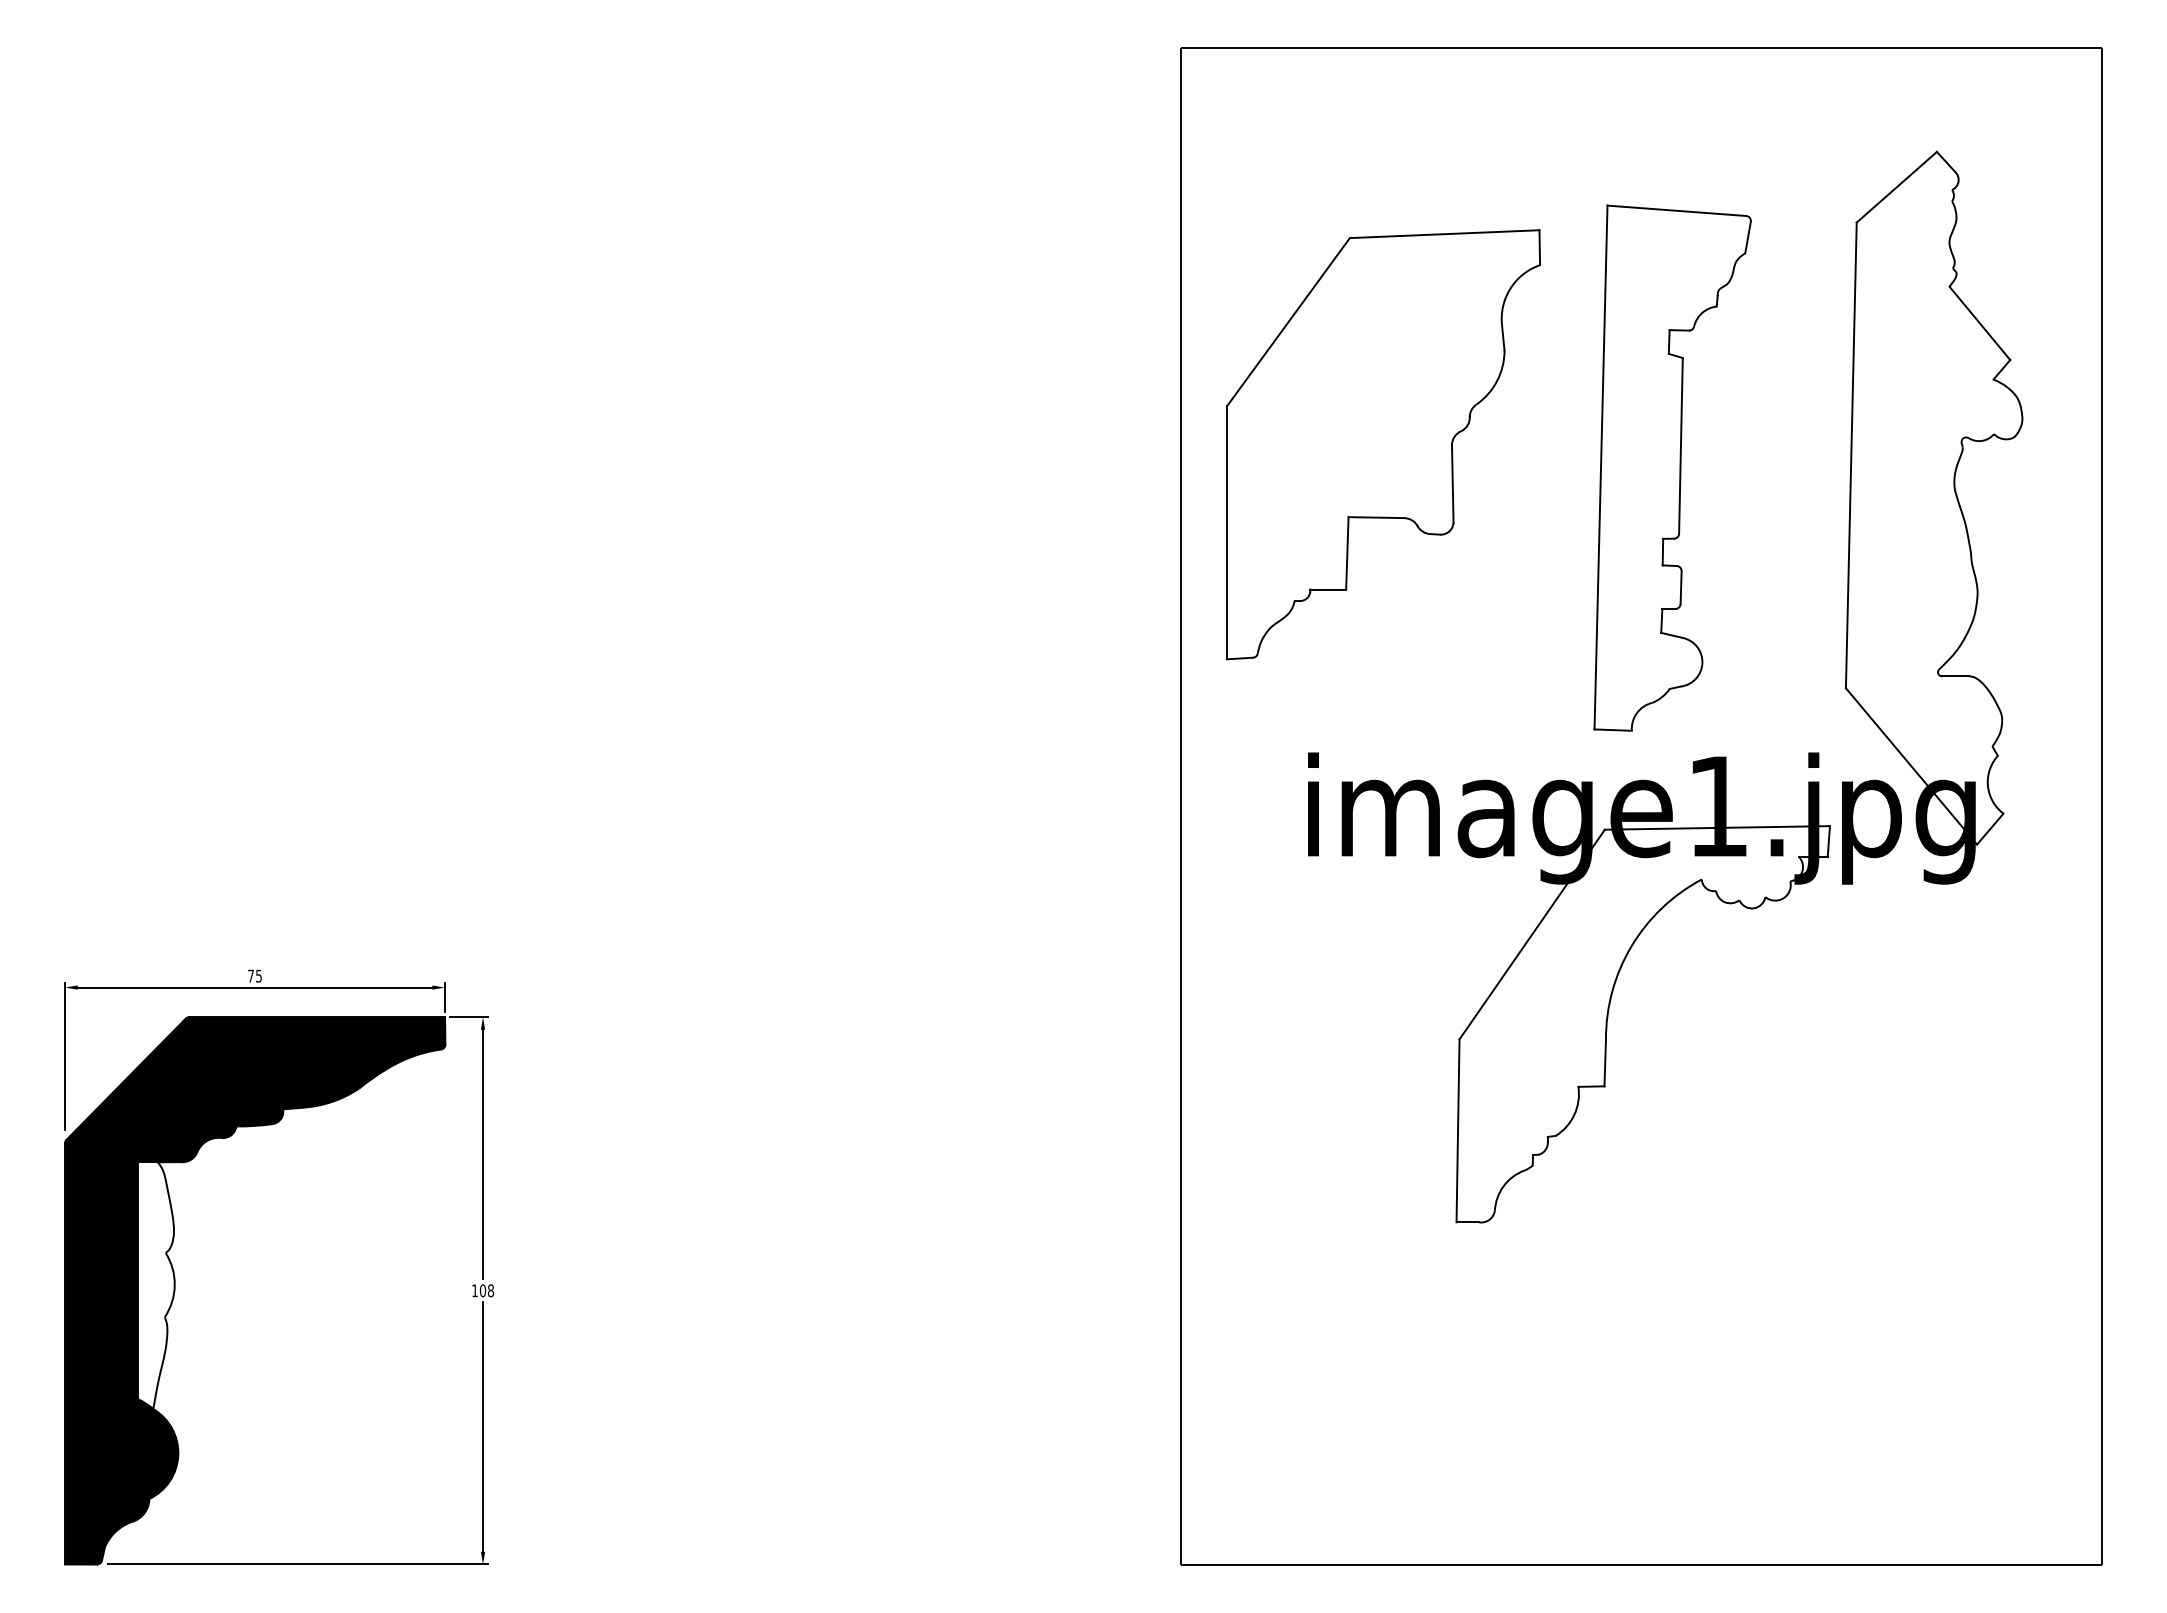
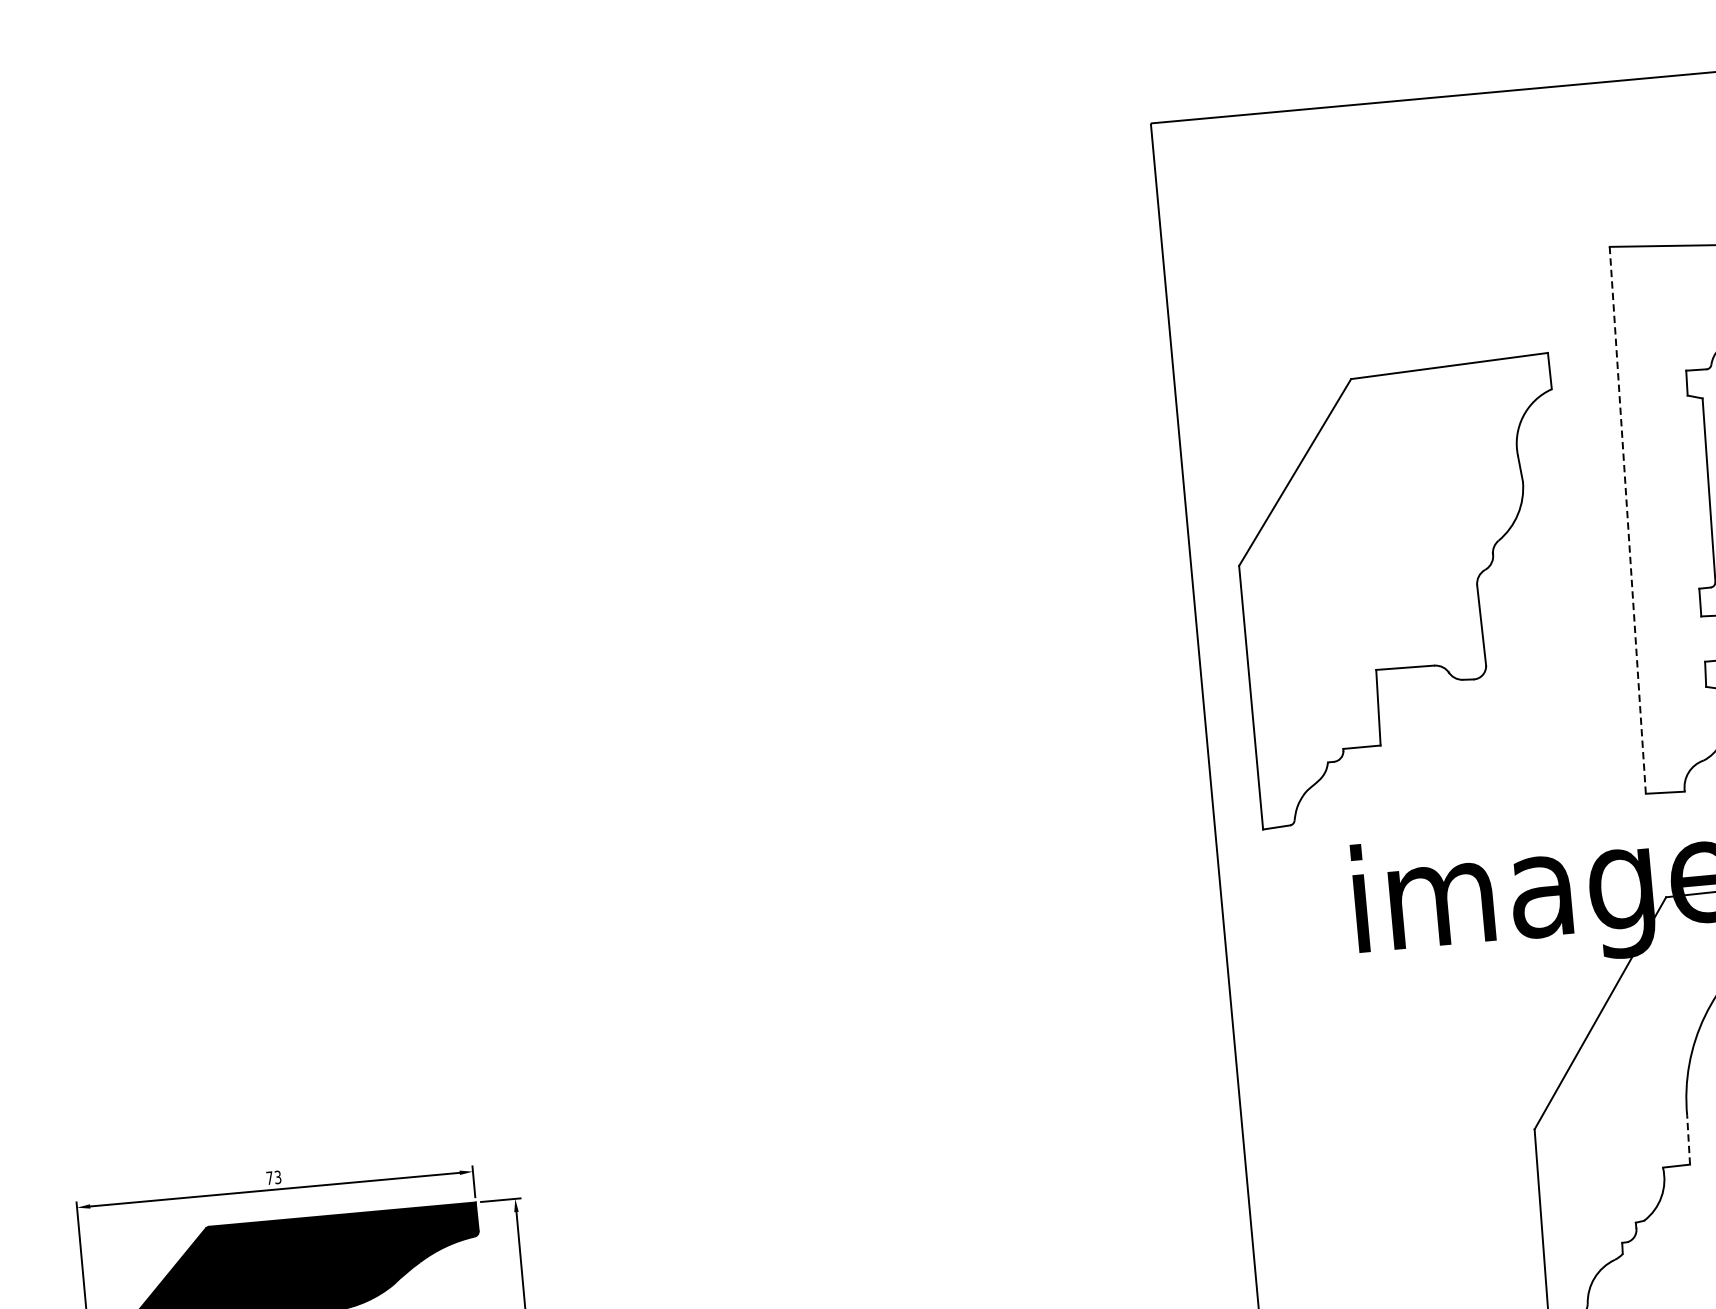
part: (1383, 444) -> (1405, 590), moved
line: (1601, 467) -> (1628, 520), solid -> dashed
text: (258, 975) -> (277, 1176), 75 -> 73
line: (1605, 1062) -> (1688, 1139), solid -> dashed

